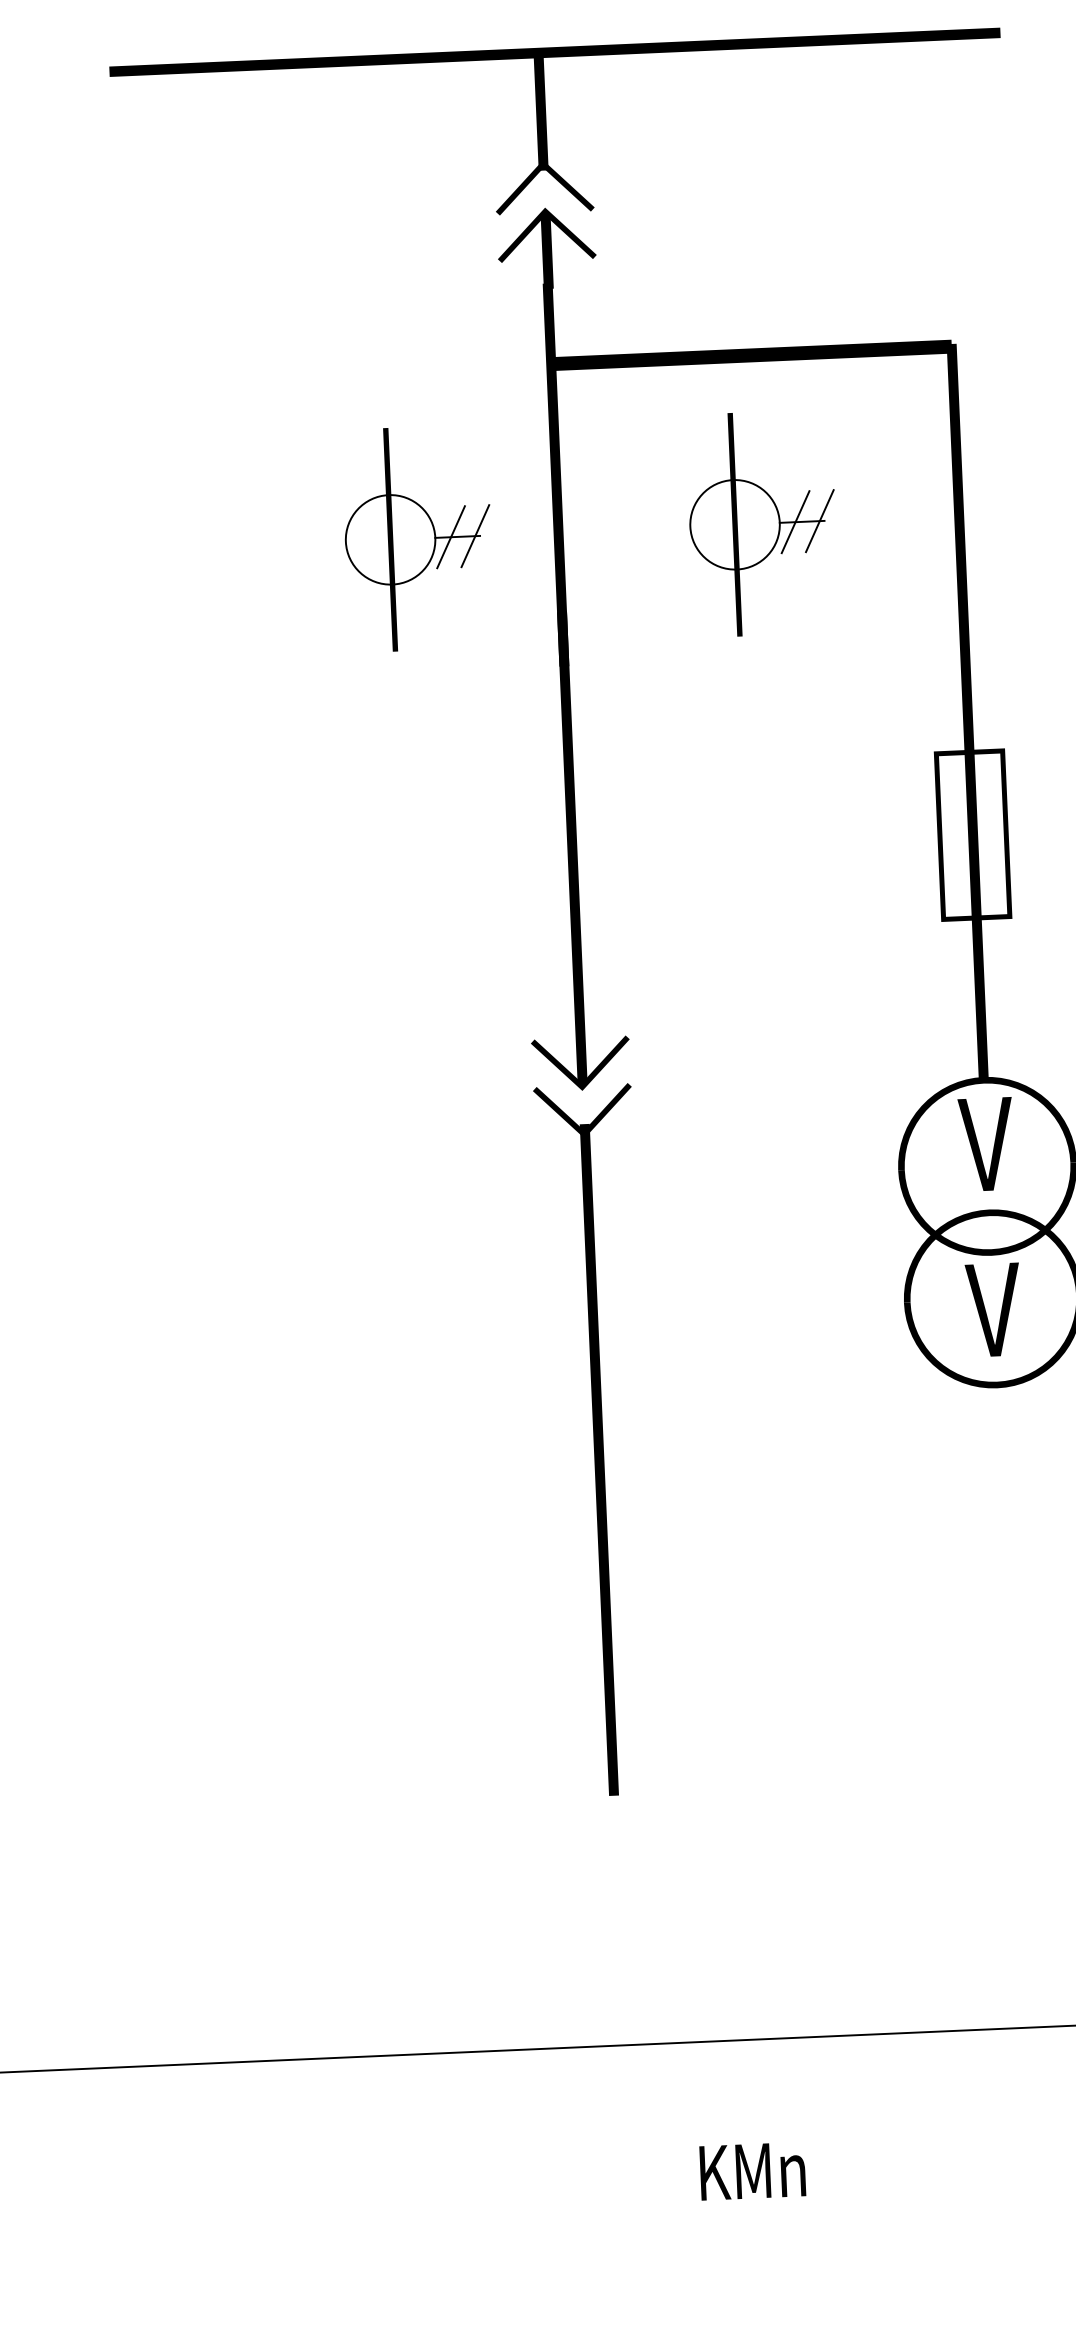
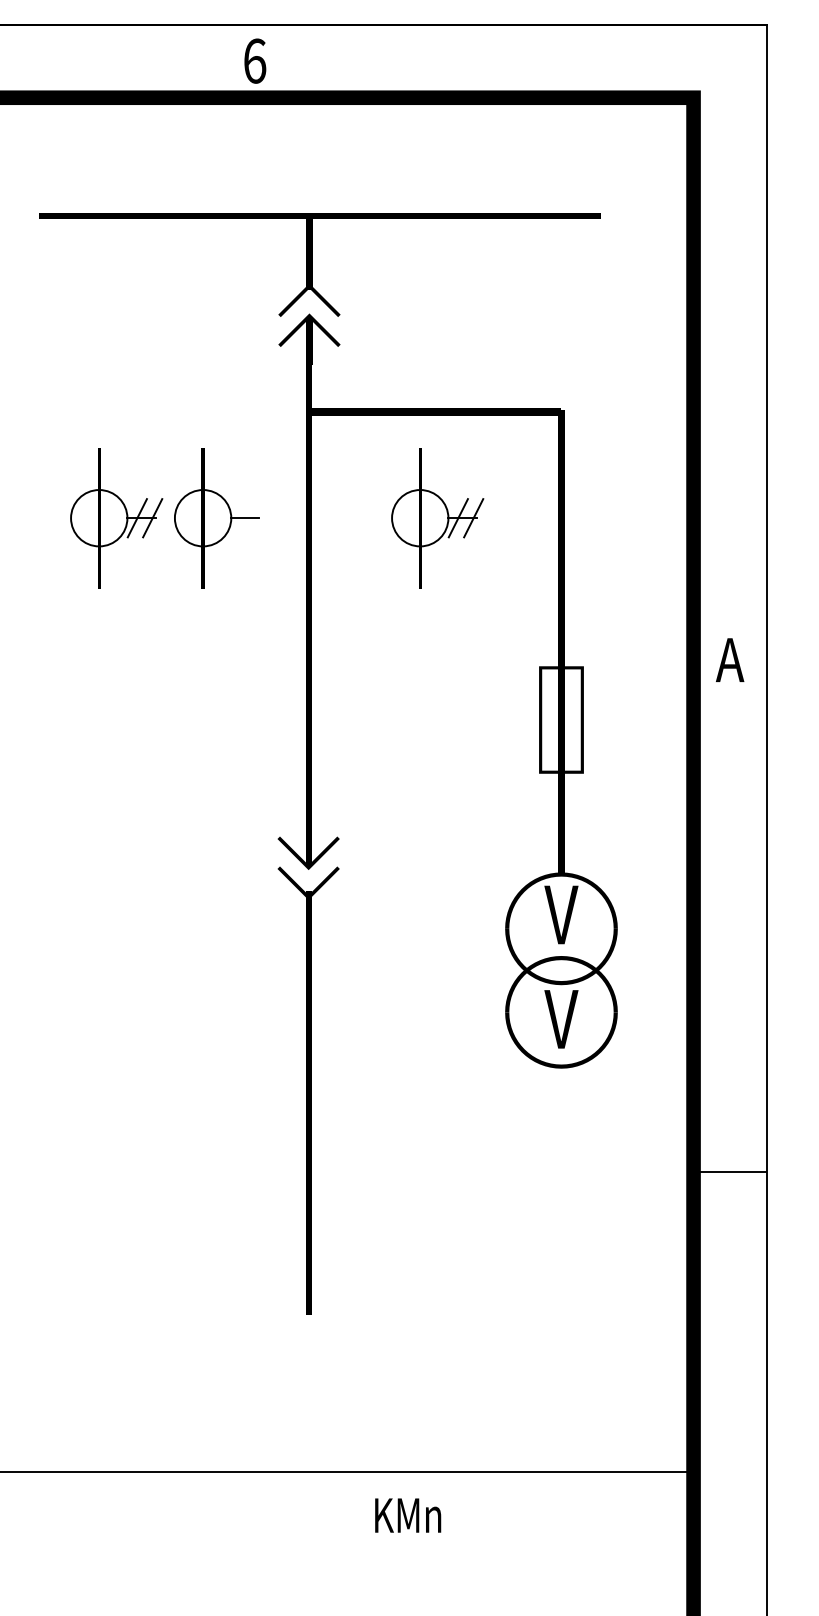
line: (475, 536) -> (256, 518), removed
line: (449, 537) -> (240, 518), removed
part: (253, 546) -> (116, 518), added
text: (753, 2171) -> (408, 1515), moved

